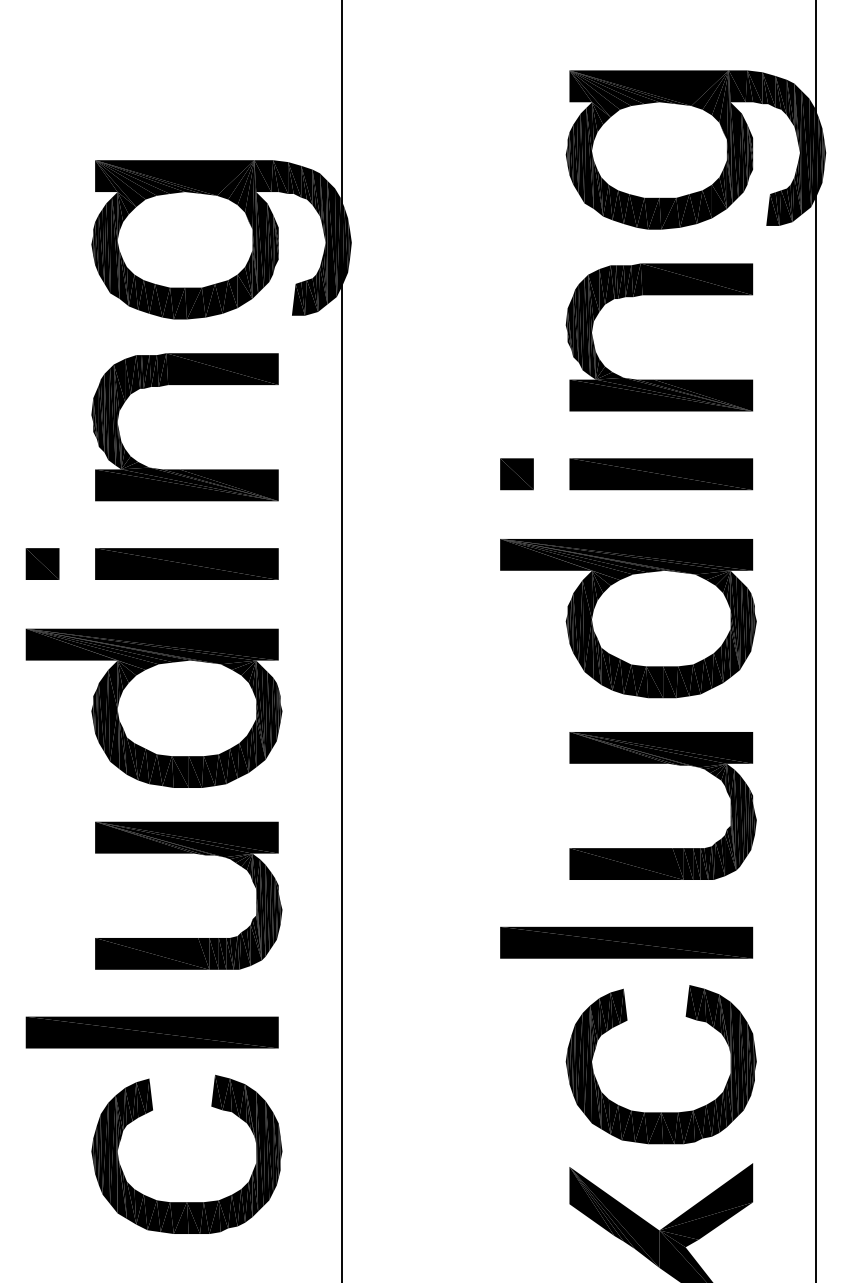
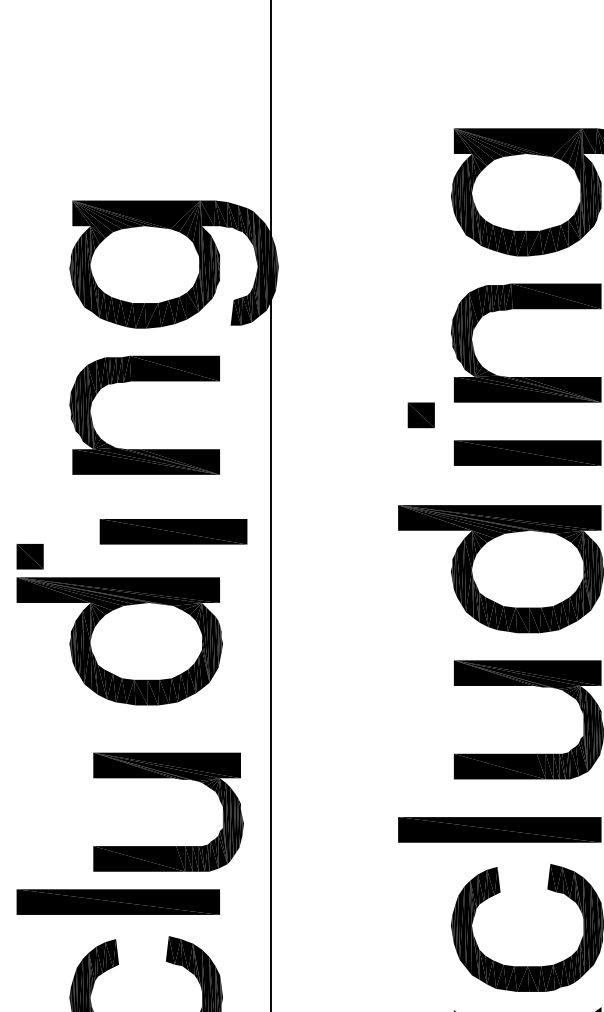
part: (516, 474) -> (420, 415), moved
part: (42, 563) -> (30, 556), moved
part: (186, 563) -> (173, 531), moved
part: (197, 854) -> (175, 779), moved

